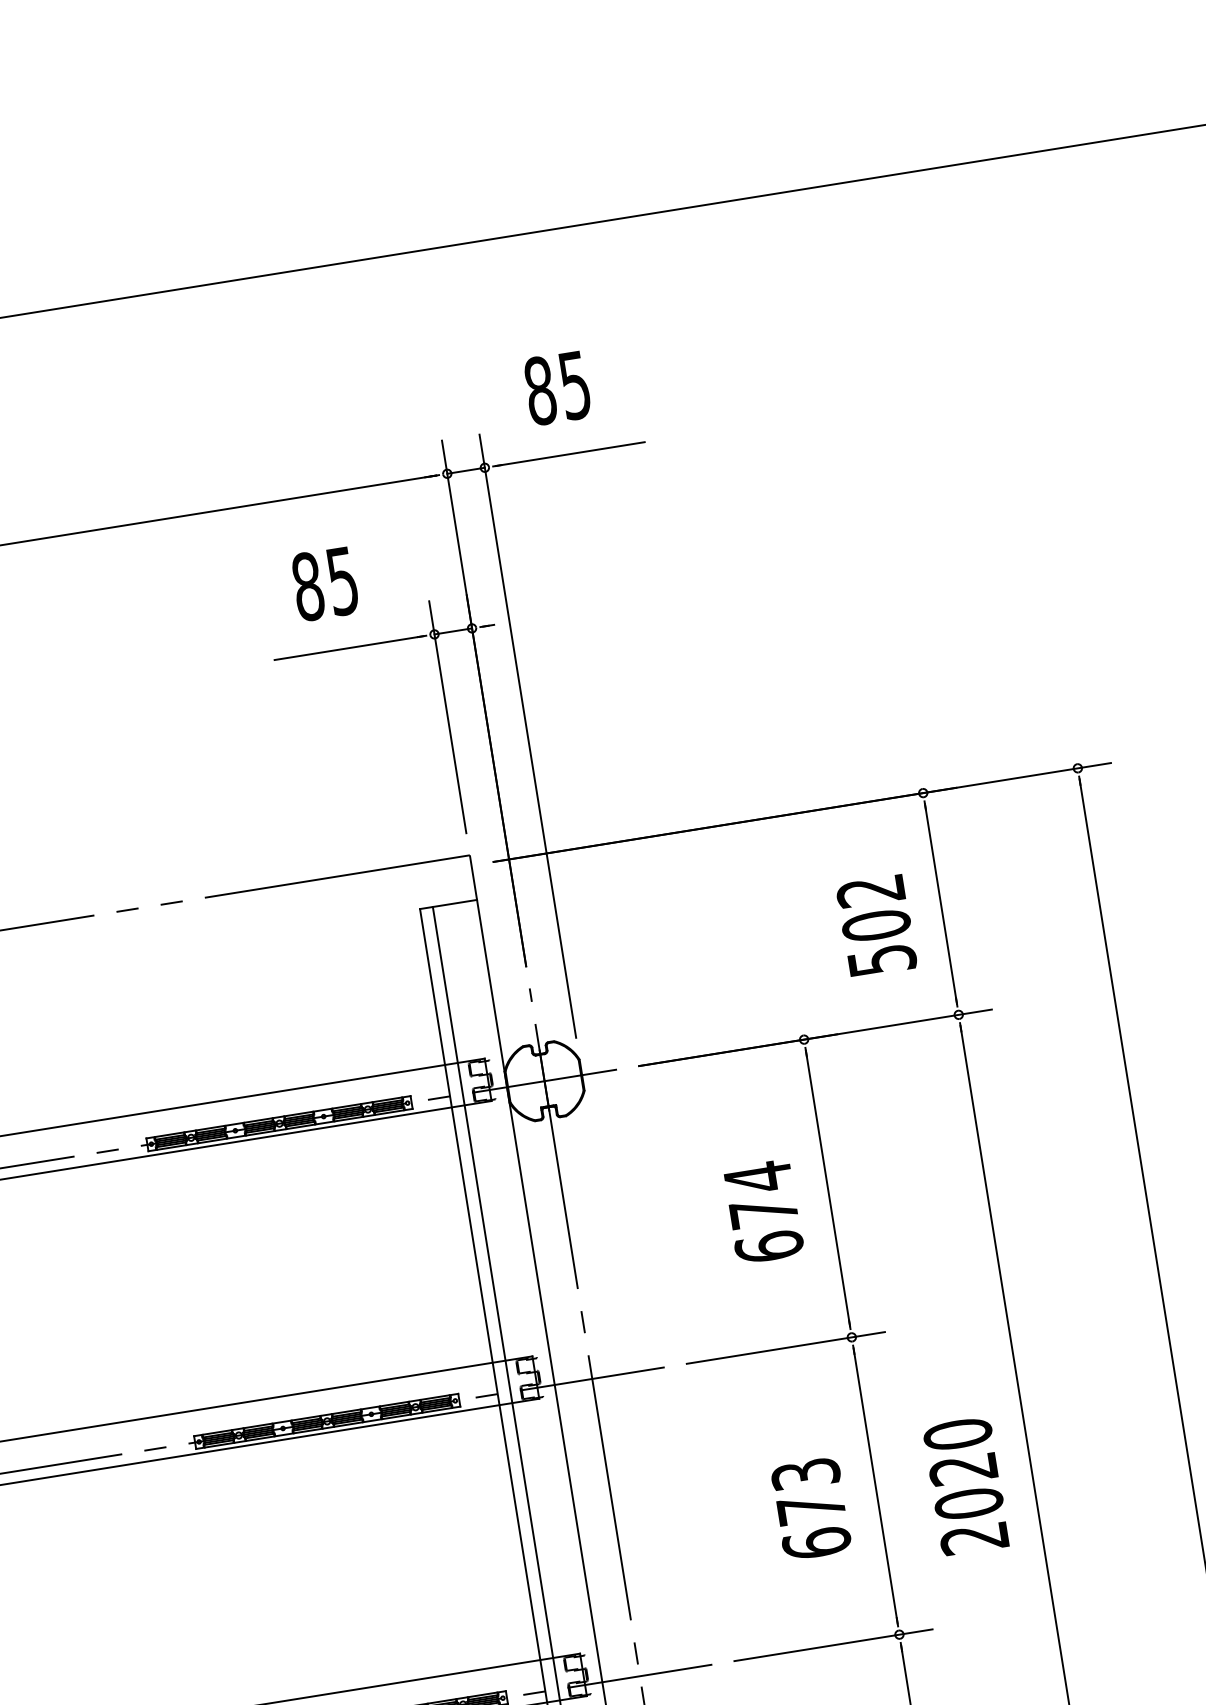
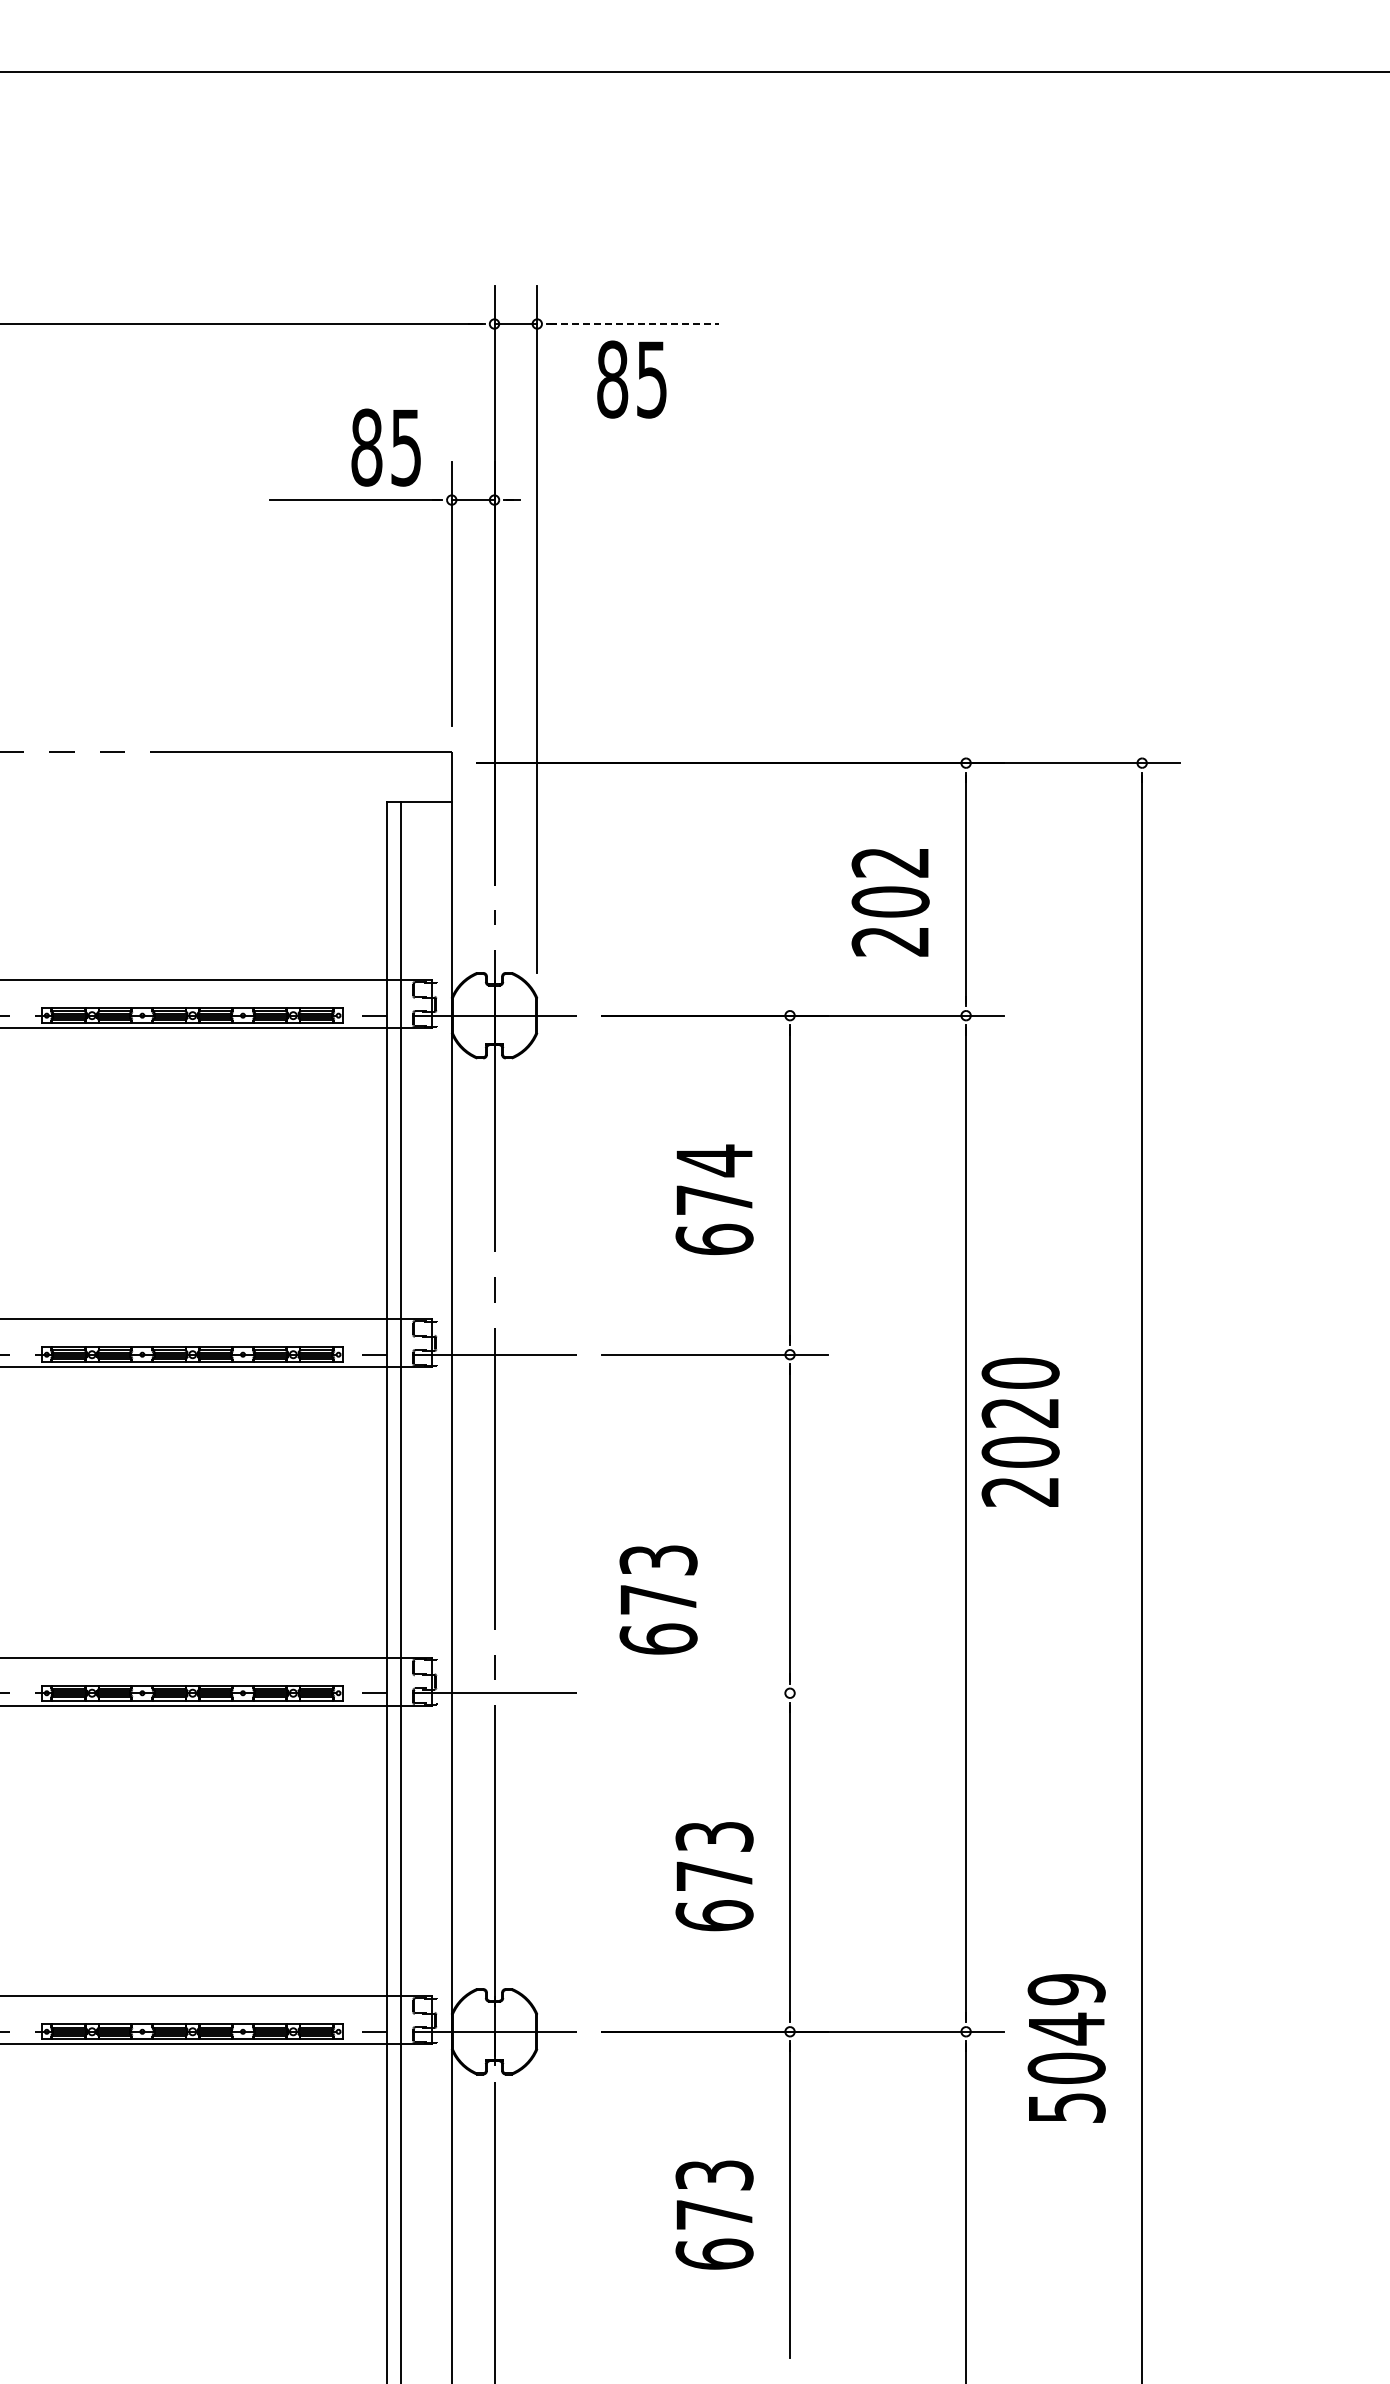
text: (556, 388) -> (631, 379), moved
line: (570, 454) -> (634, 324), solid -> dashed
text: (324, 583) -> (385, 447), moved
text: (881, 960) -> (890, 941), 502 -> 202
text: (966, 1485) -> (1020, 1431), moved
text: (811, 1508) -> (658, 1599), moved
line: (833, 1645) -> (714, 1693), removed

